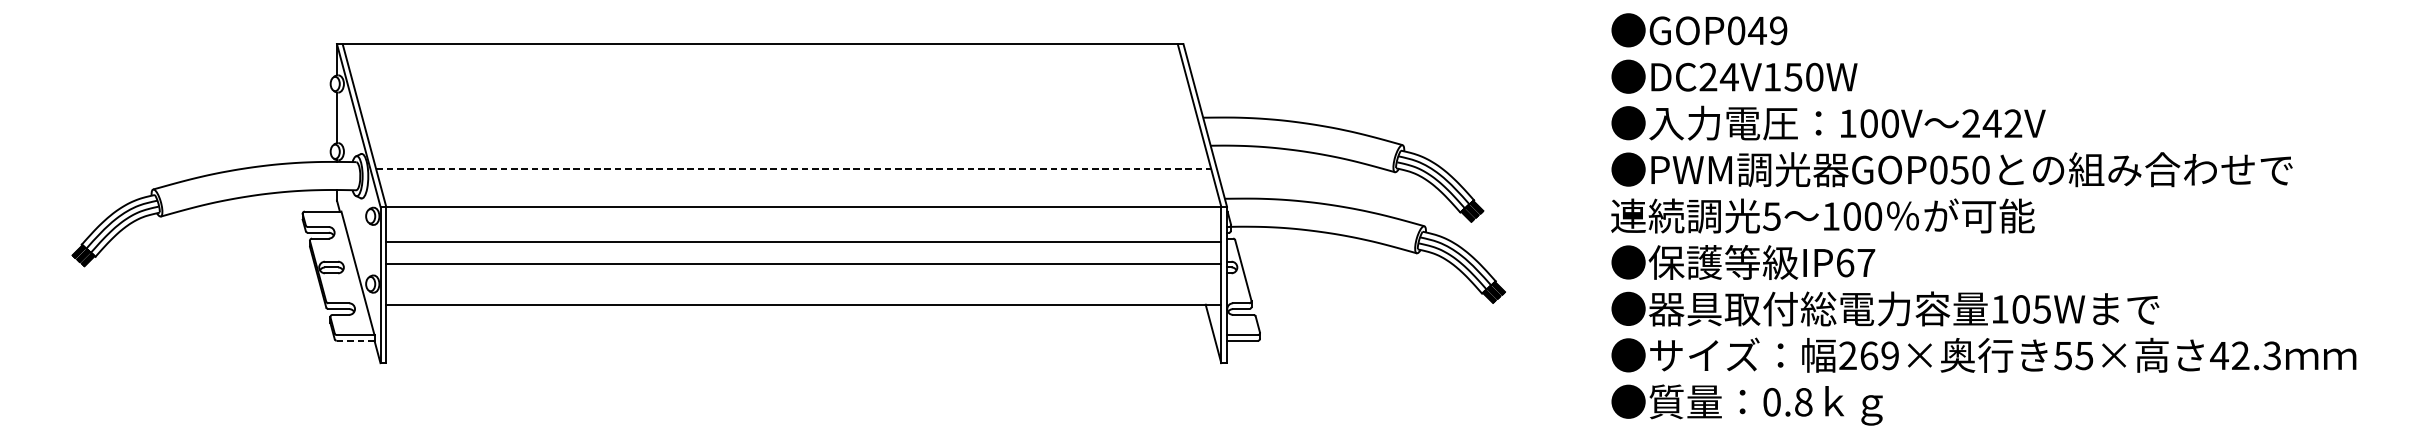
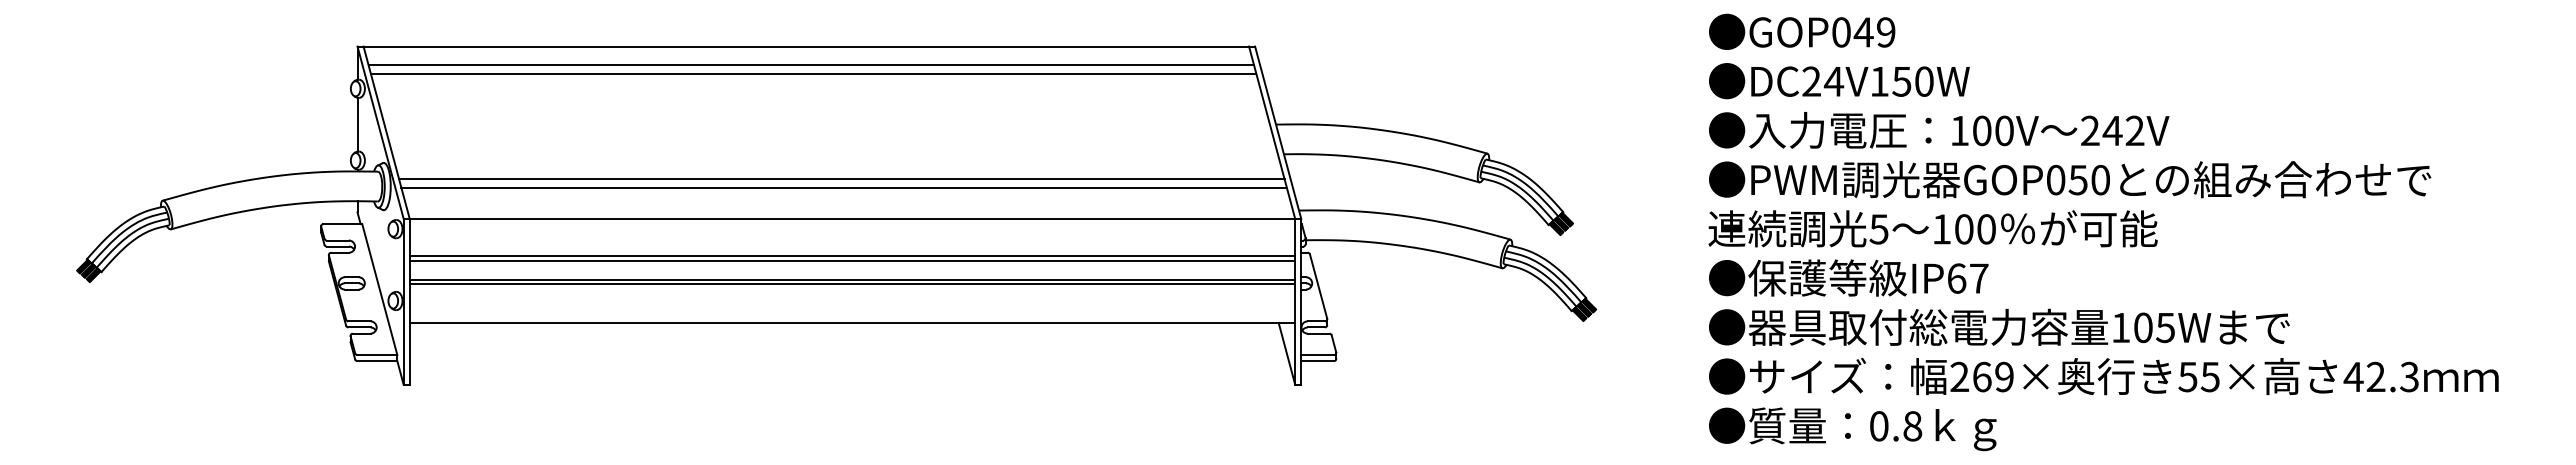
line: (765, 62) -> (811, 65), added
line: (766, 70) -> (813, 74), added
line: (793, 169) -> (841, 179), dashed -> solid
line: (796, 178) -> (844, 188), added
line: (803, 245) -> (852, 260), added
line: (803, 267) -> (852, 283), added
line: (354, 341) -> (376, 361), dashed -> solid

